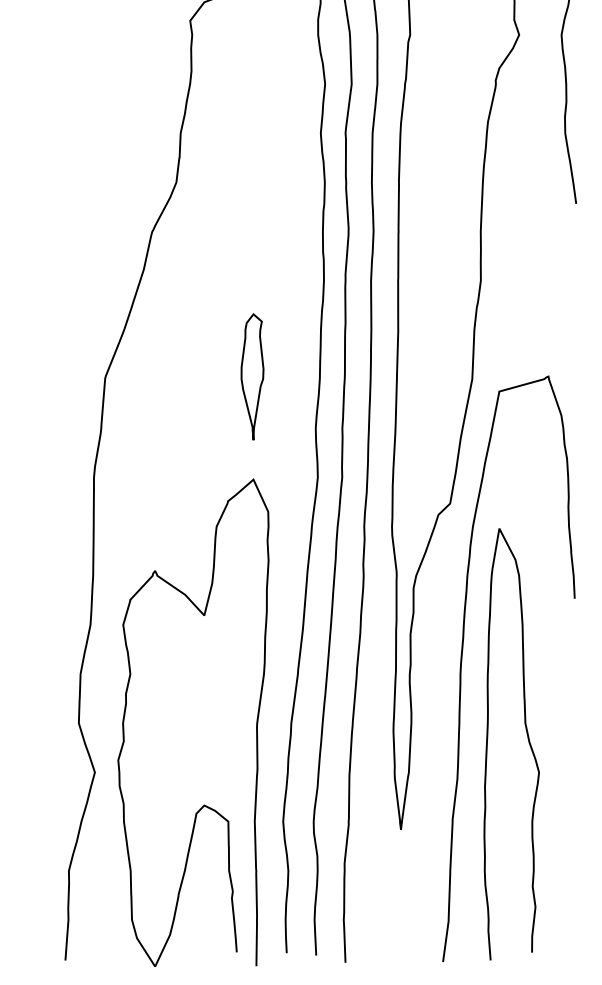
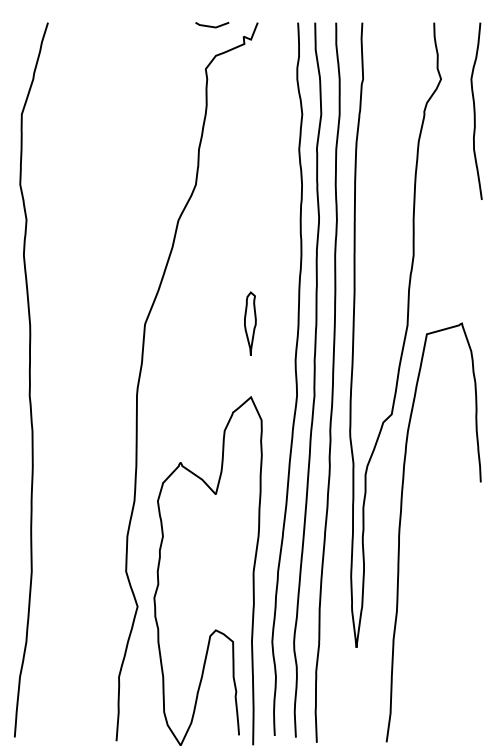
part: (252, 376) -> (250, 323), size x0.7
curve: (528, 744) -> (447, 586), removed

